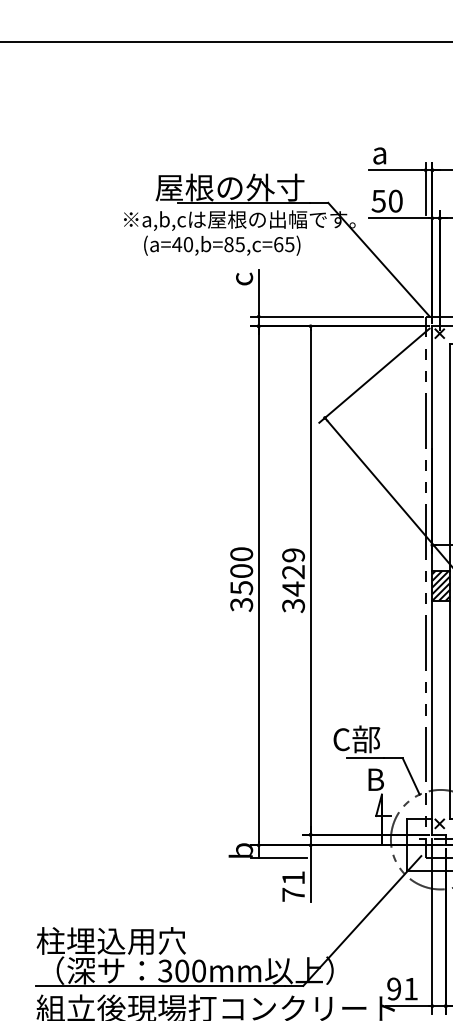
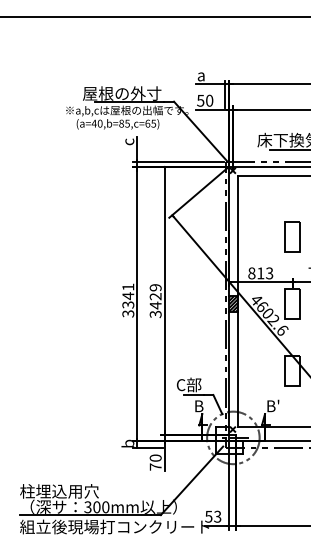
text: (242, 569) -> (128, 295), 3500 -> 3341
text: (293, 876) -> (155, 457), 71 -> 70
text: (403, 988) -> (213, 516), 91 -> 53

